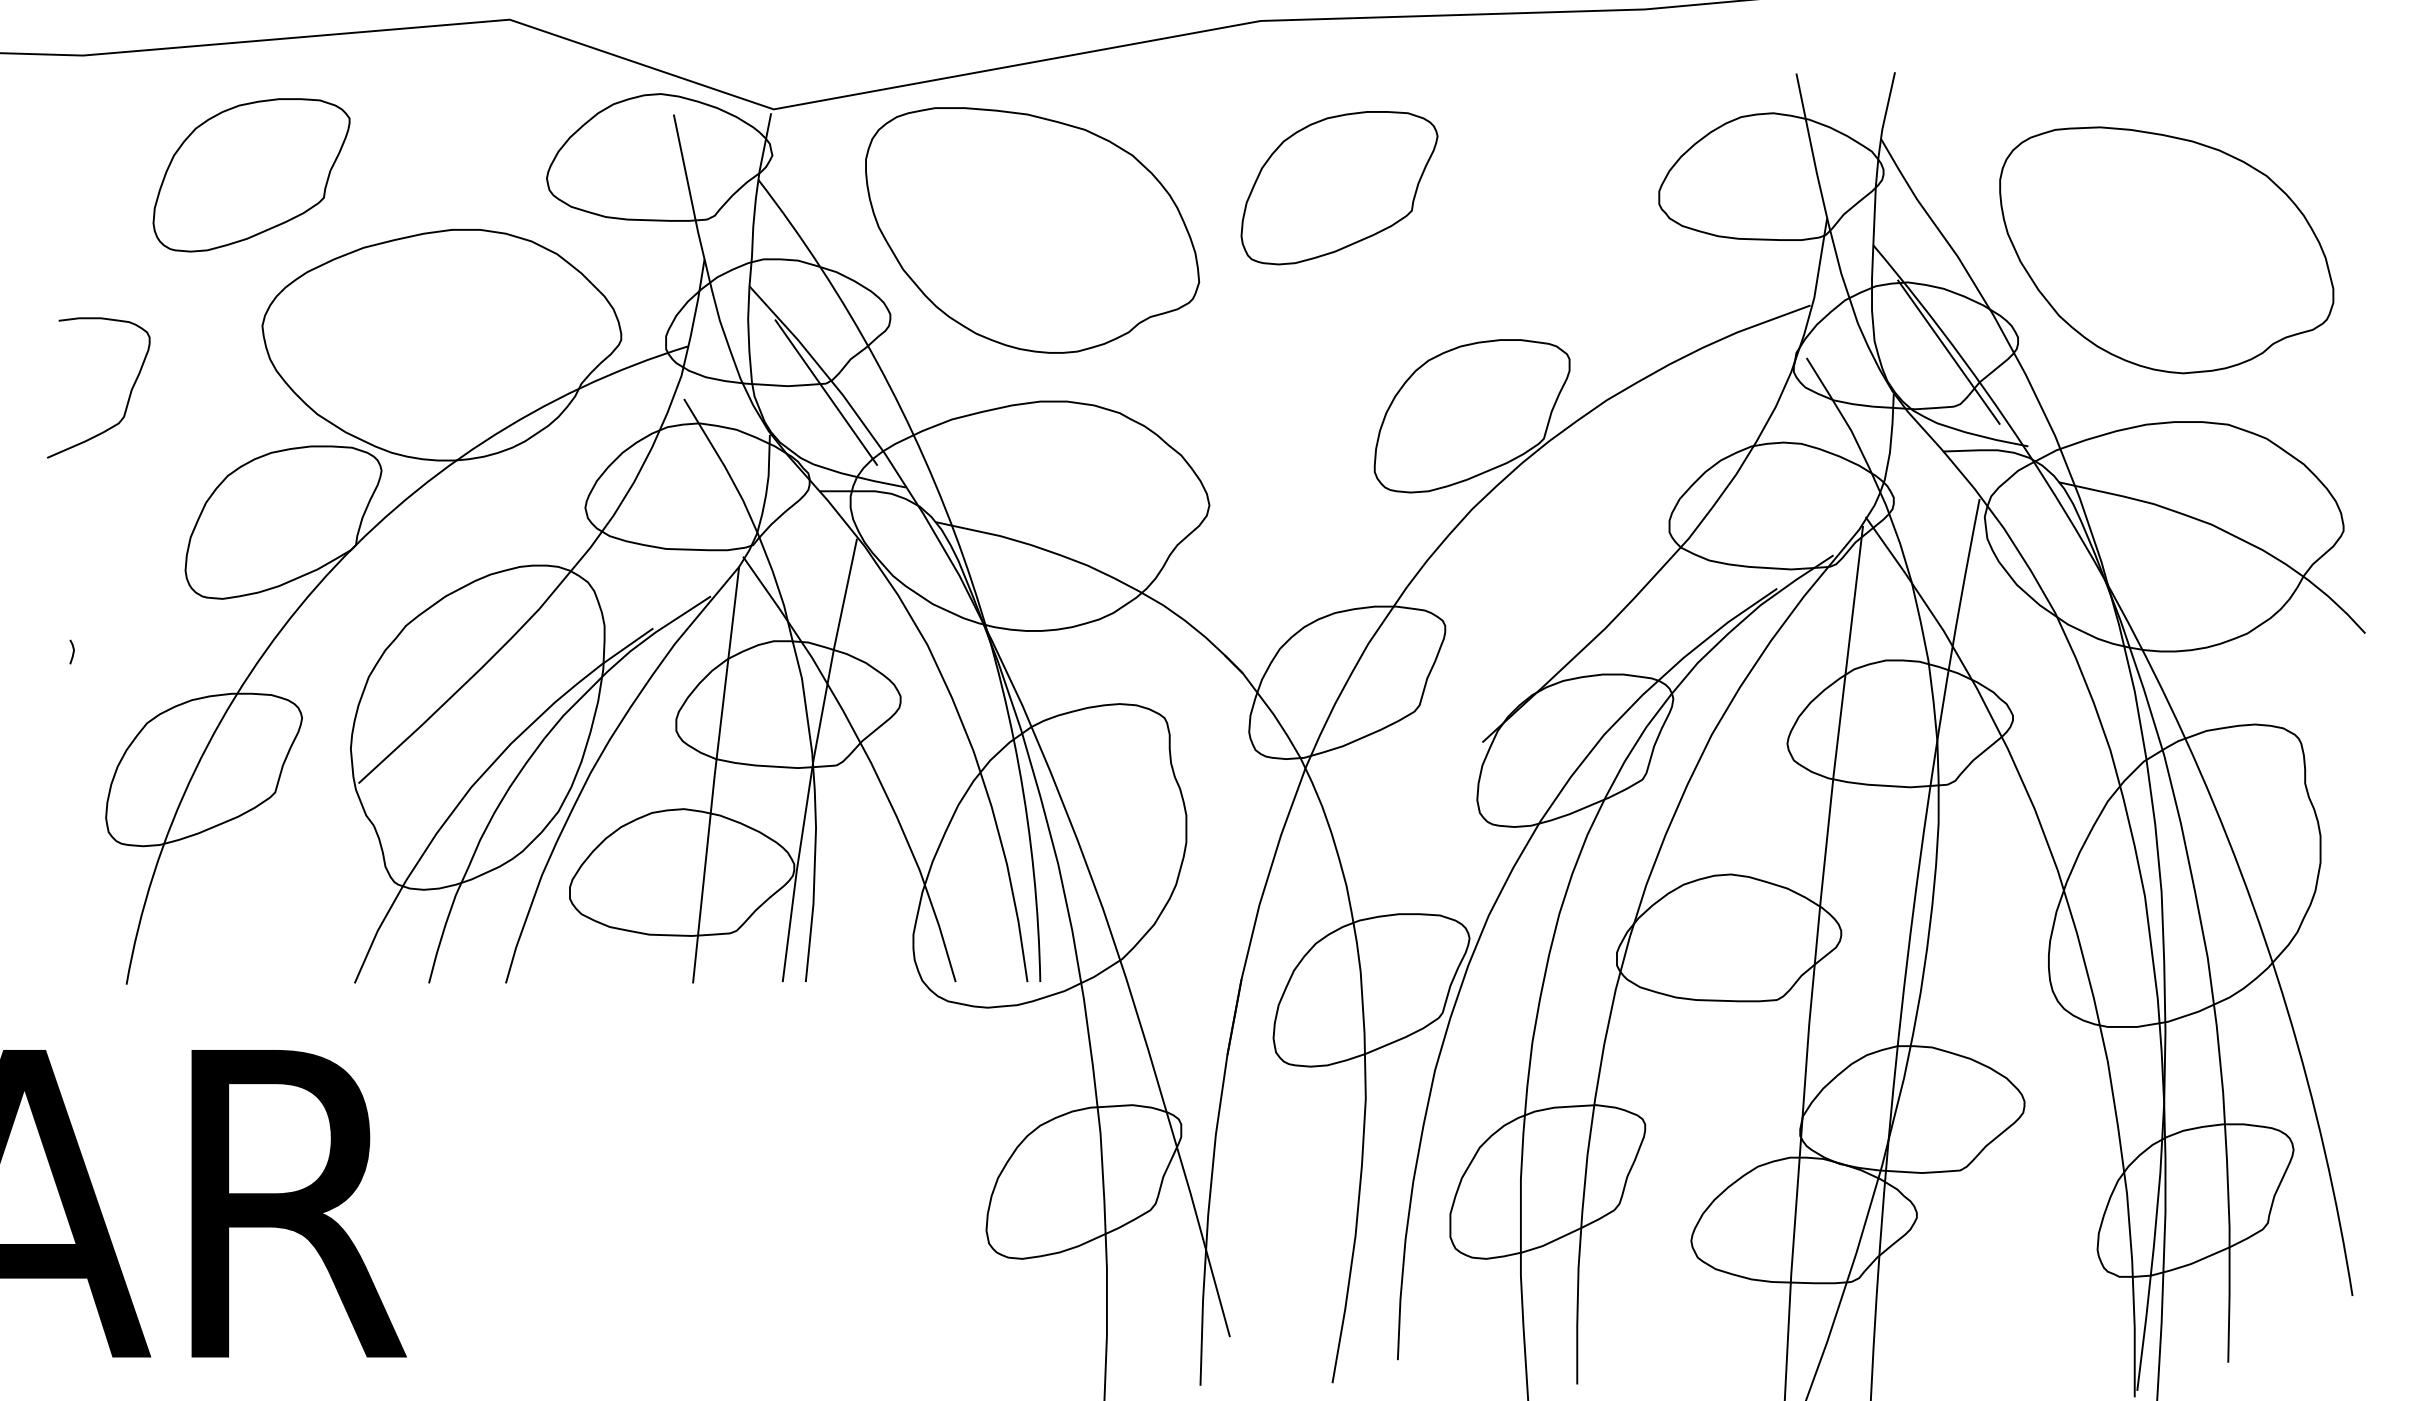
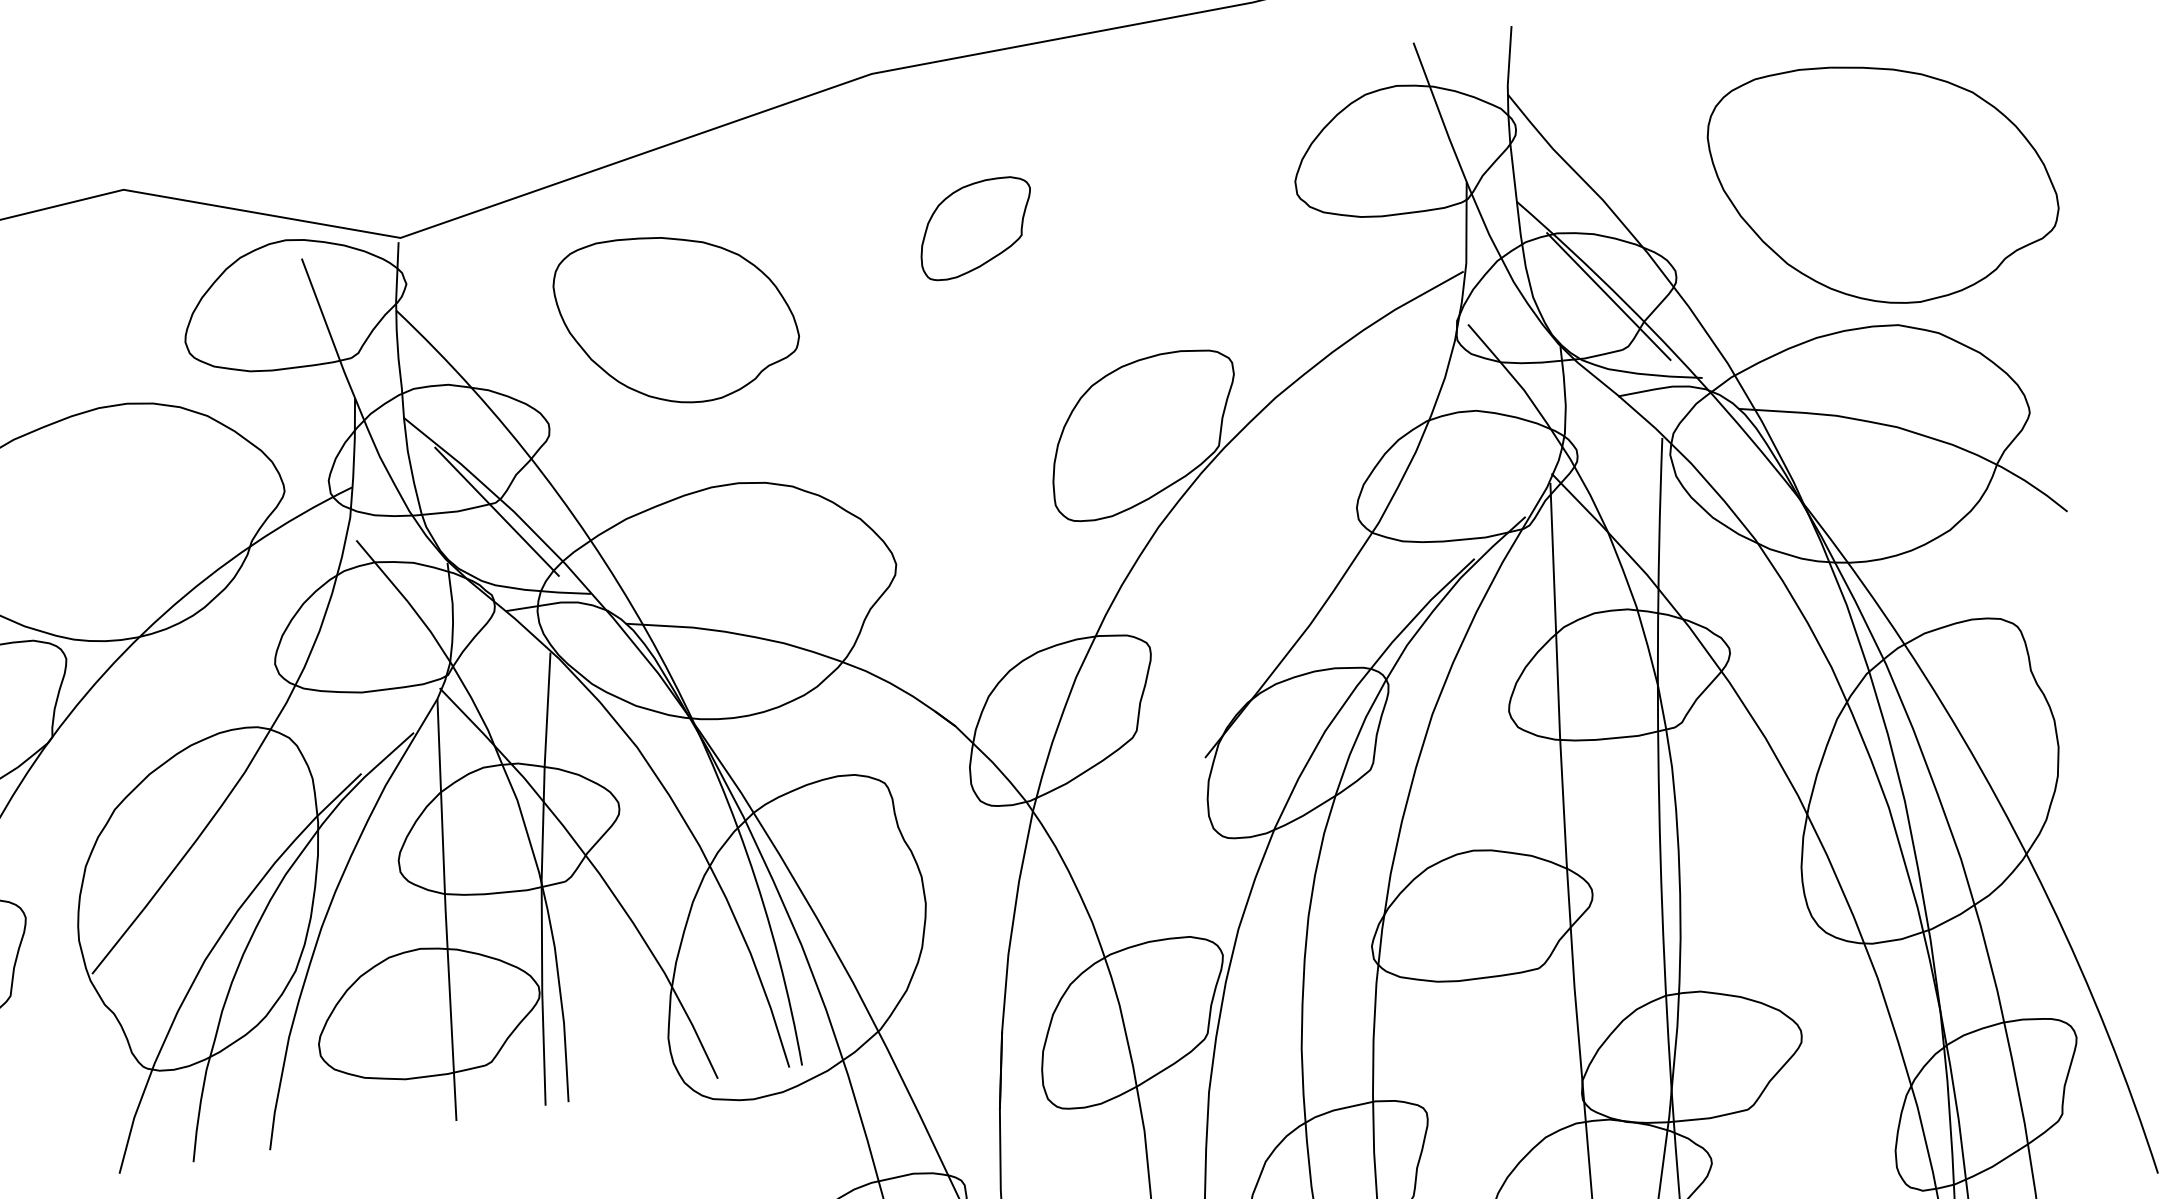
part: (1339, 188) -> (976, 228), size x0.6
part: (1032, 230) -> (677, 318), size x0.7
part: (2166, 250) -> (1884, 182), moved

